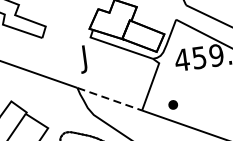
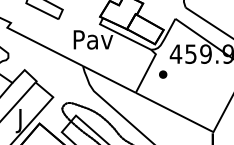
text: (85, 59) -> (93, 42), J -> Pav
line: (109, 99) -> (109, 79), dashed -> solid
part: (173, 104) -> (163, 74), moved

